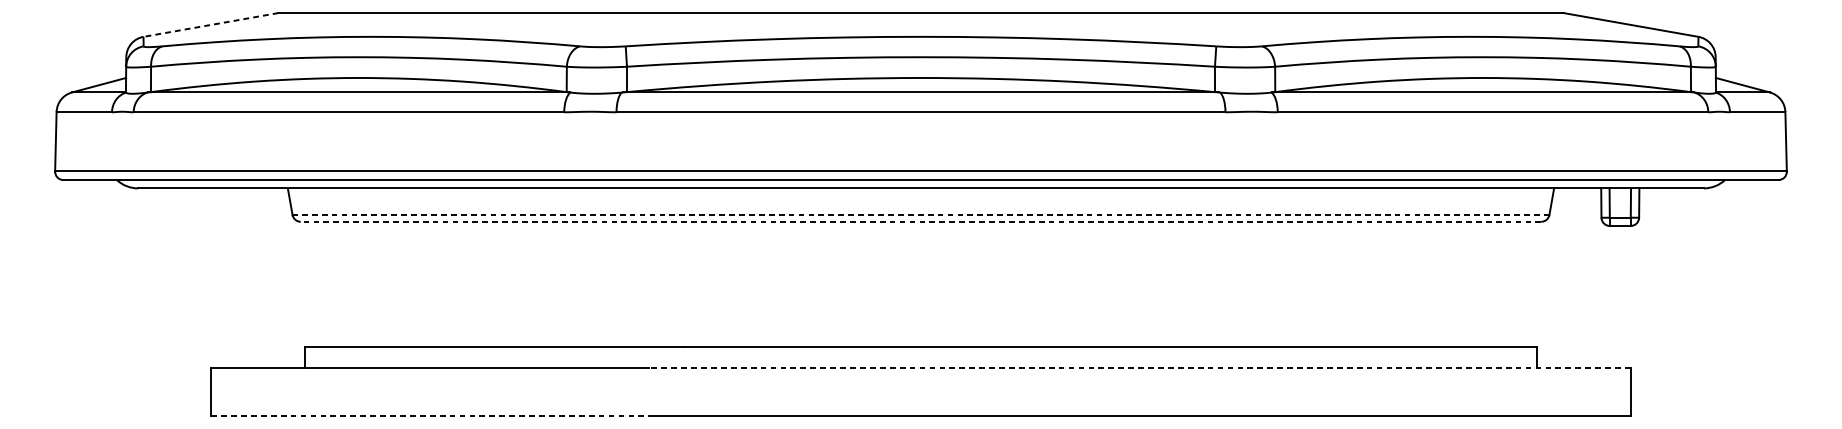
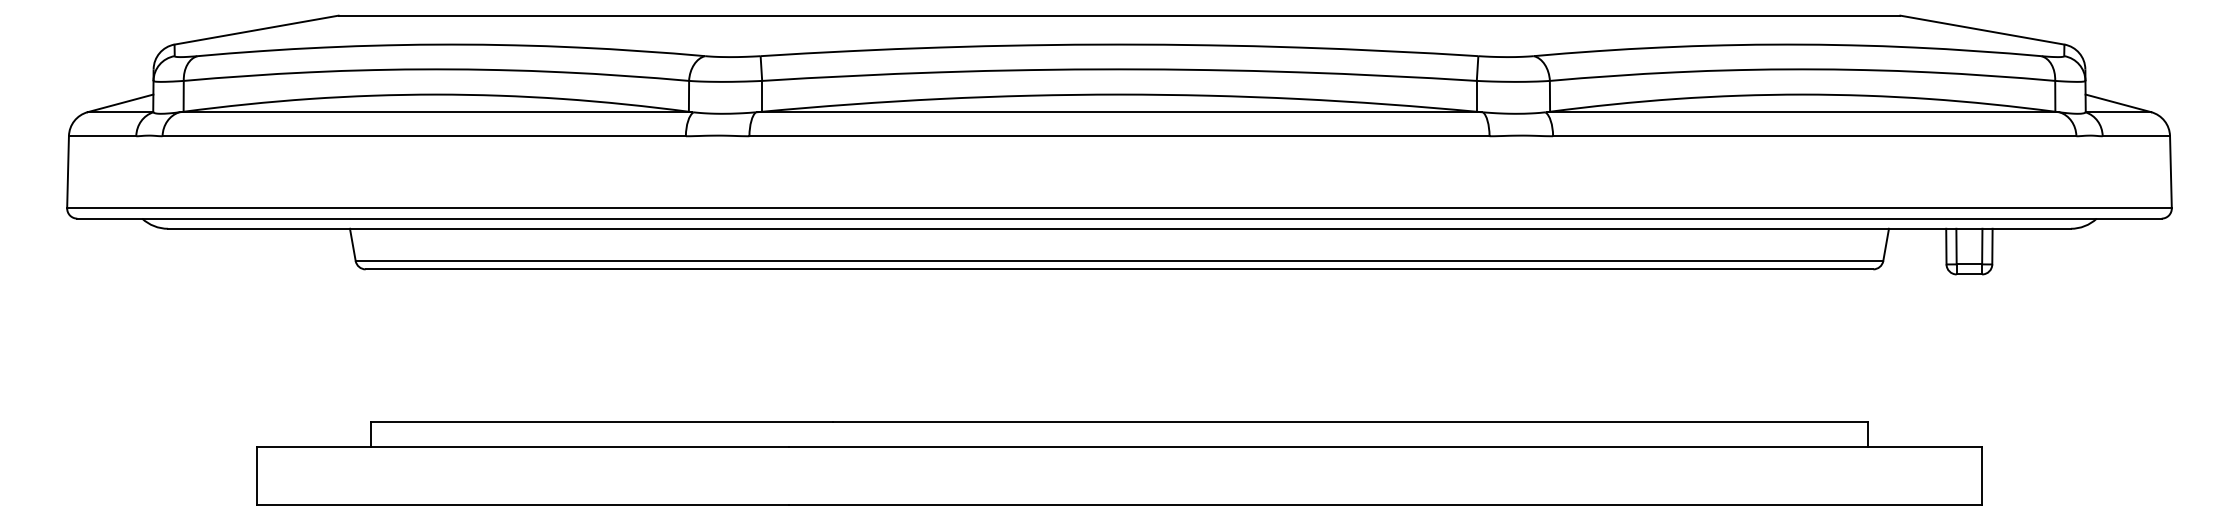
line: (210, 25) -> (256, 30), dashed -> solid
line: (921, 214) -> (1119, 260), dashed -> solid
line: (921, 221) -> (1119, 269), dashed -> solid
line: (1139, 367) -> (1385, 446), dashed -> solid
line: (430, 416) -> (523, 505), dashed -> solid

